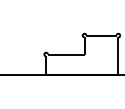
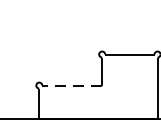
line: (65, 54) -> (70, 85), solid -> dashed

